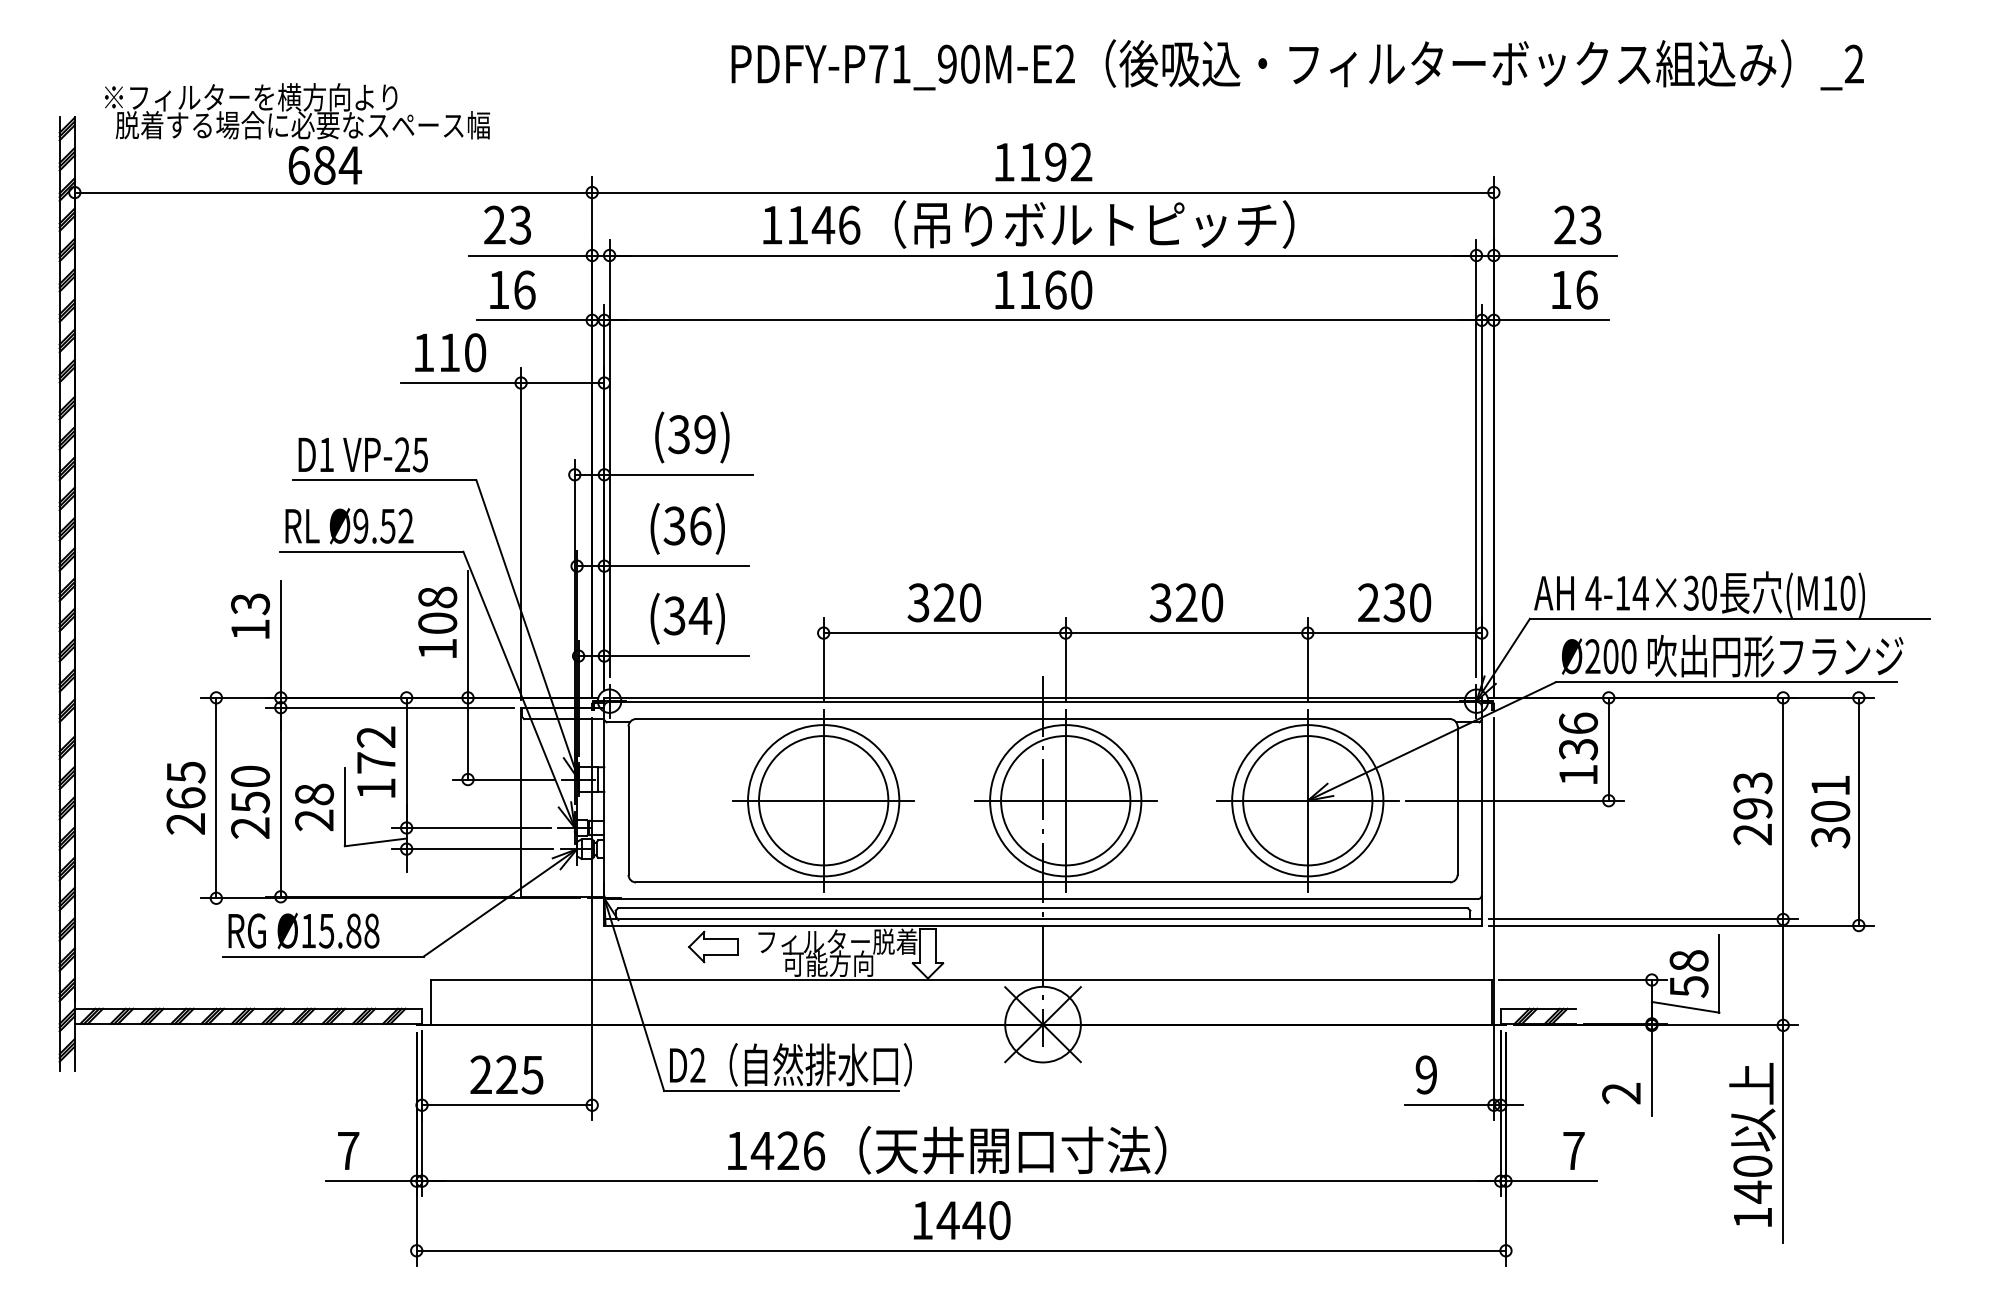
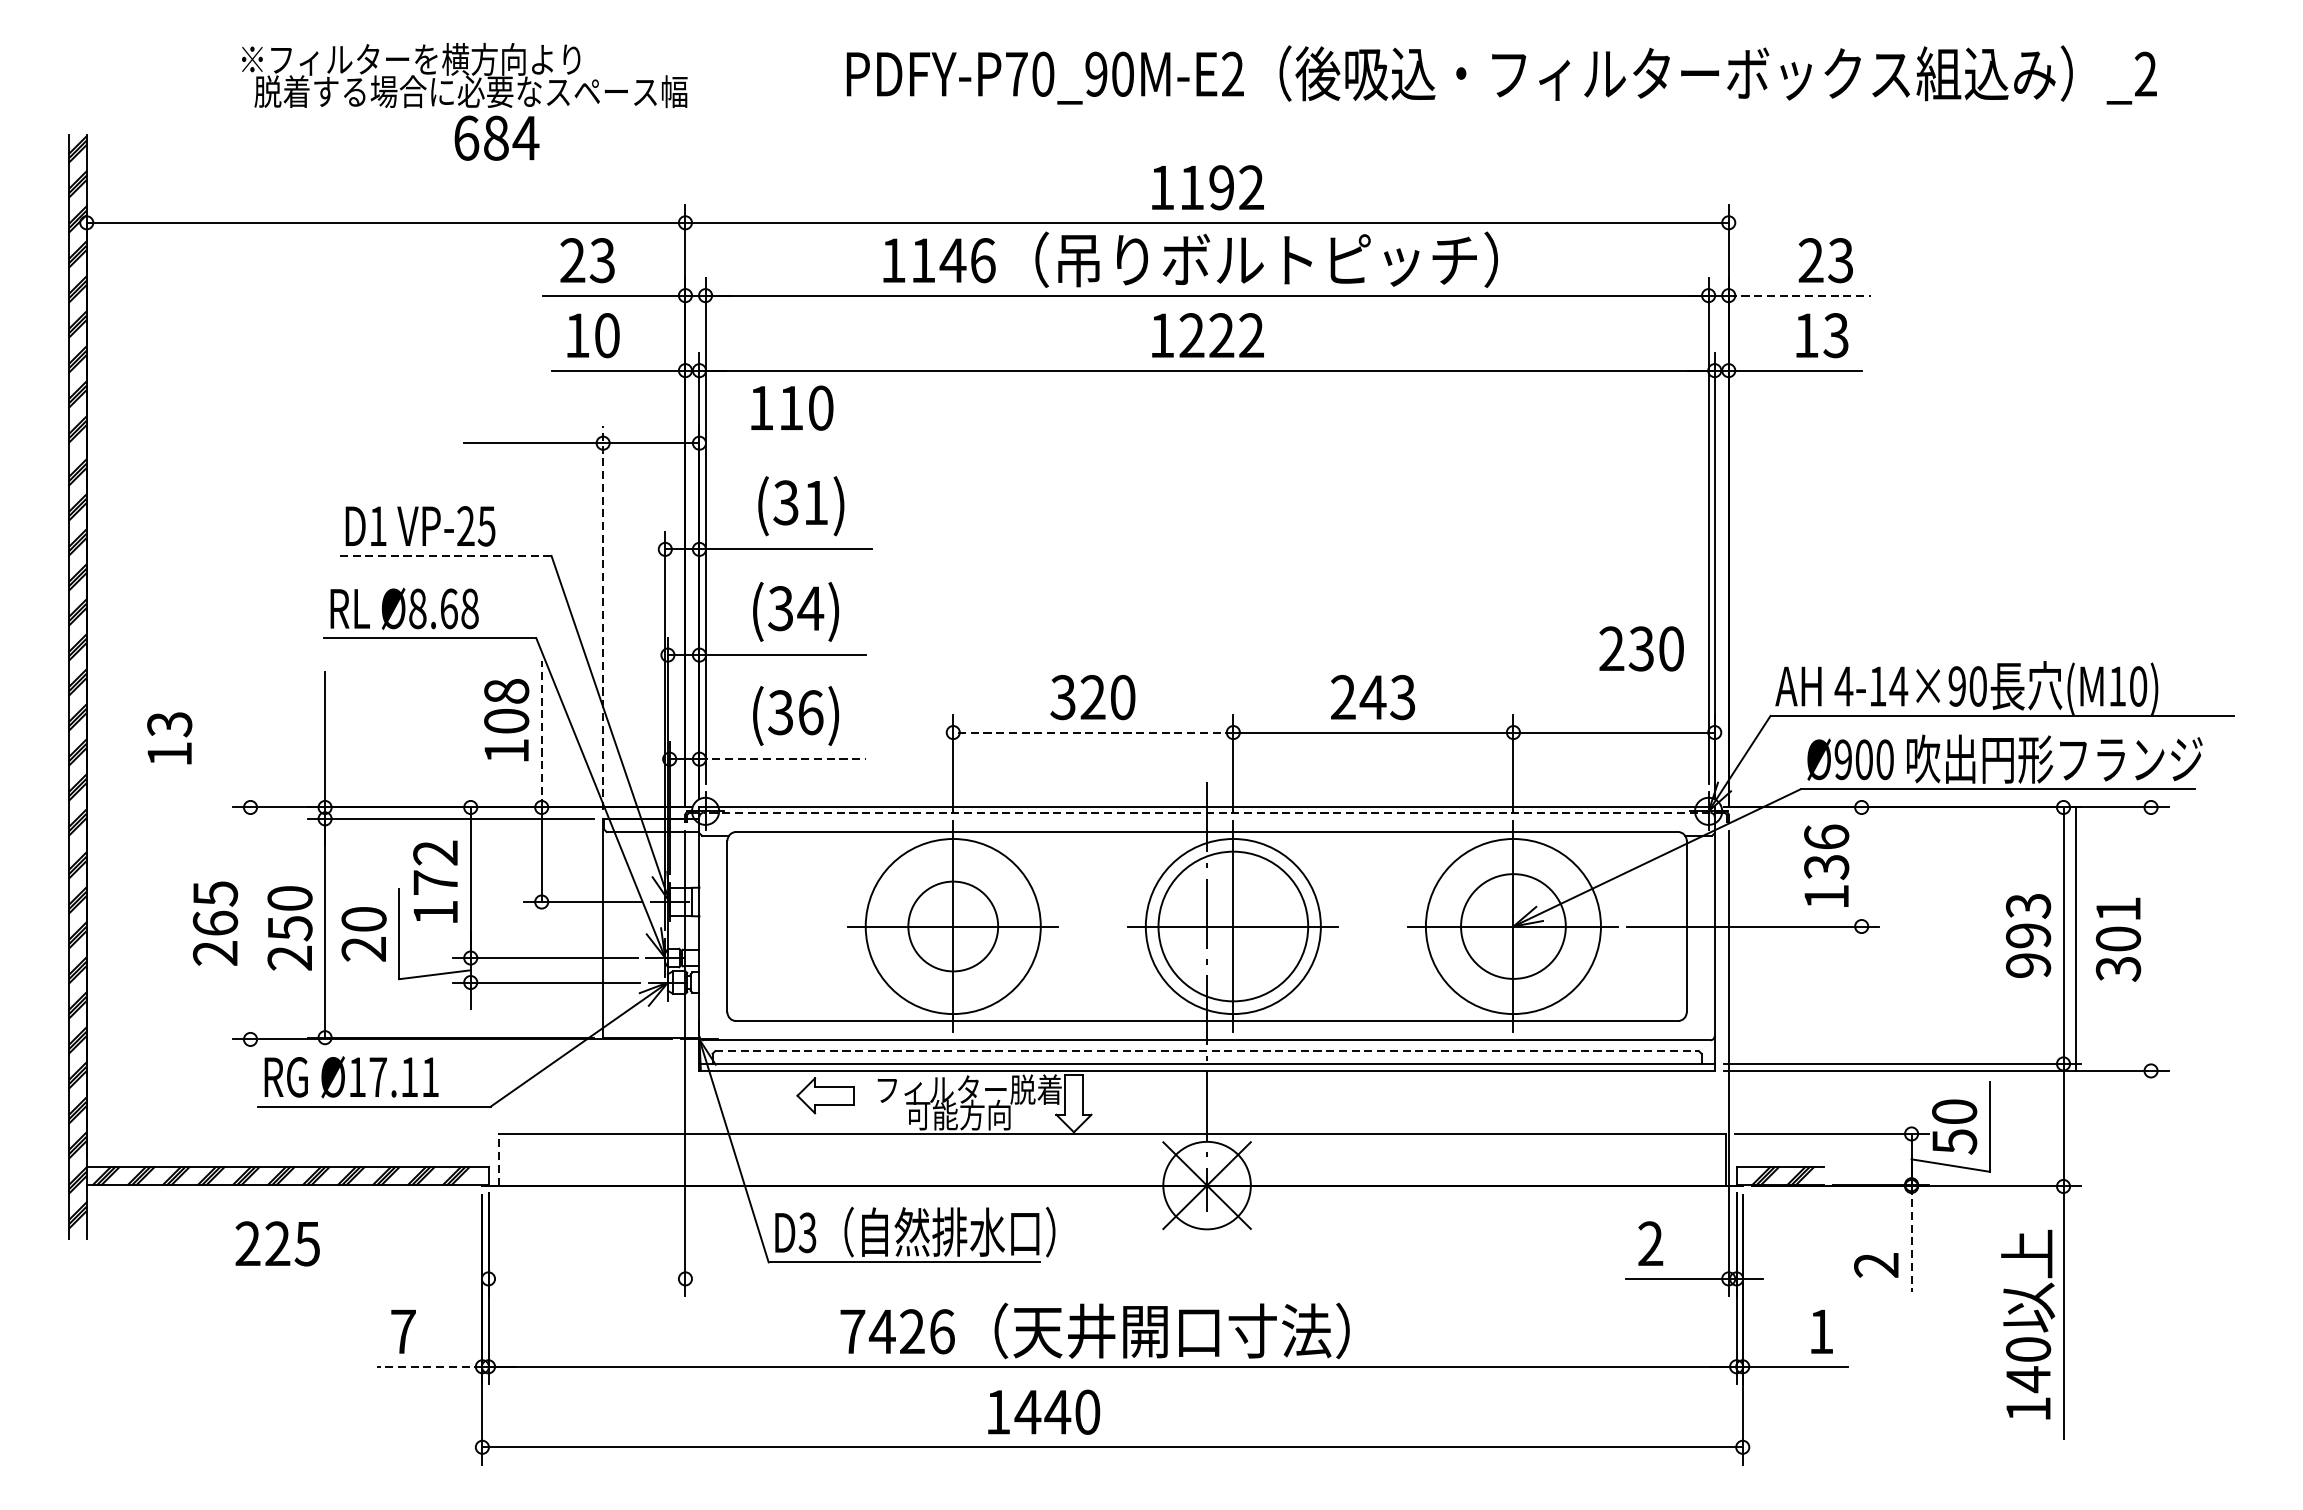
text: (901, 63) -> (1043, 73), PDFY-P71_90M-E2 -> PDFY-P70_90M-E2
text: (297, 133) -> (464, 101), moved
line: (1555, 255) -> (1800, 295), solid -> dashed
text: (524, 289) -> (607, 334), 16 -> 10
text: (1055, 289) -> (1221, 334), 1160 -> 1222
text: (1586, 289) -> (1835, 334), 16 -> 13
text: (450, 352) -> (792, 407), moved
text: (704, 434) -> (815, 502), (39) -> (31)
line: (384, 480) -> (445, 555), solid -> dashed
text: (383, 525) -> (443, 608), Ø9.52 -> Ø8.68
text: (700, 525) -> (810, 608), (36) -> (34)
line: (521, 533) -> (603, 617), solid -> dashed
text: (1690, 592) -> (1956, 685), 4-14×30 -> 4-14×90
text: (1186, 602) -> (1373, 697), 320 -> 243
text: (1394, 602) -> (1641, 648), moved
text: (250, 615) -> (169, 737), moved
text: (700, 615) -> (810, 712), (34) -> (36)
line: (944, 633) -> (1093, 733), solid -> dashed
line: (468, 634) -> (542, 734), solid -> dashed
line: (676, 656) -> (782, 759), solid -> dashed
text: (1592, 656) -> (1842, 759), Ø200 -> Ø900
line: (1043, 702) -> (1207, 812), solid -> dashed
line: (1608, 748) -> (1861, 866), removed
text: (314, 794) -> (364, 919), 28 -> 20
line: (216, 797) -> (250, 922), removed
circle: (823, 800) -> (953, 926), size x0.6
circle: (1307, 800) -> (1513, 926), size x0.7
line: (1858, 811) -> (2075, 938), moved
text: (1752, 834) -> (2028, 965), 293 -> 993
line: (1043, 908) -> (1207, 1051), solid -> dashed
text: (348, 930) -> (403, 1076), Ø15.88 -> Ø17.11
text: (1688, 960) -> (1953, 1111), 58 -> 50
line: (431, 1001) -> (499, 1158), solid -> dashed
text: (697, 1065) -> (807, 1232), D2 -> D3
line: (1651, 1071) -> (1911, 1239), solid -> dashed
text: (506, 1074) -> (277, 1243), moved
text: (1426, 1075) -> (1650, 1244), 9 -> 2
line: (507, 1105) -> (587, 1279), removed
text: (736, 1150) -> (852, 1331), 1426 -> 7426
text: (1573, 1150) -> (1820, 1331), 7 -> 1
line: (370, 1181) -> (428, 1367), solid -> dashed
text: (962, 1220) -> (1044, 1412), moved

